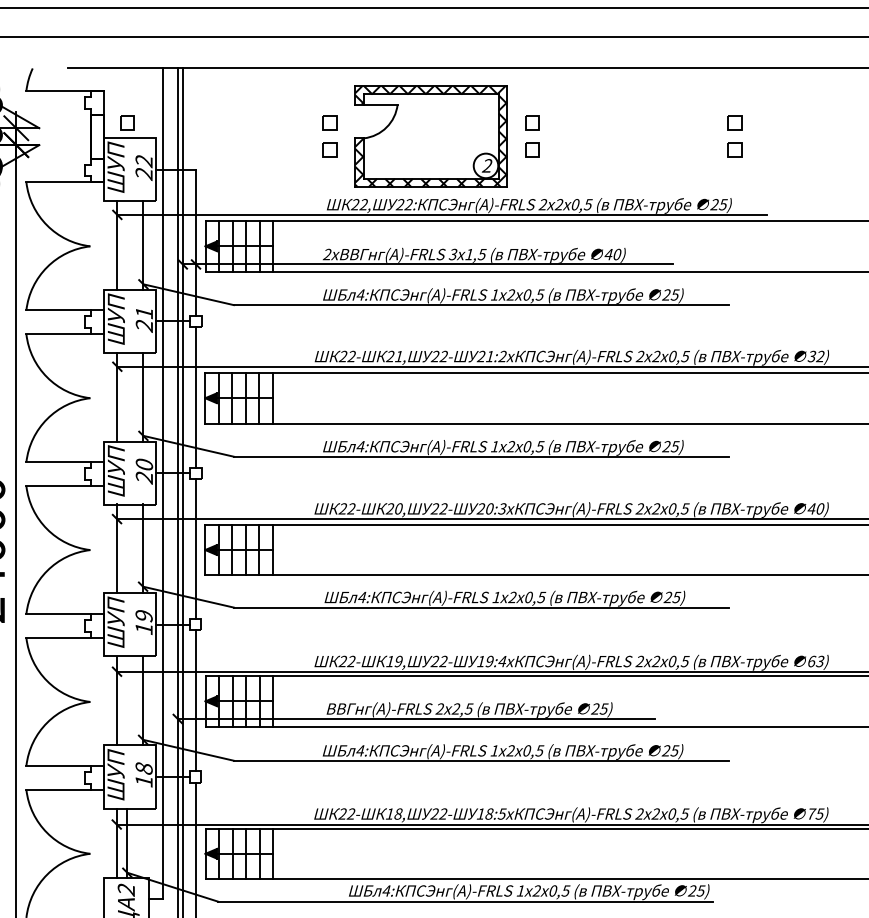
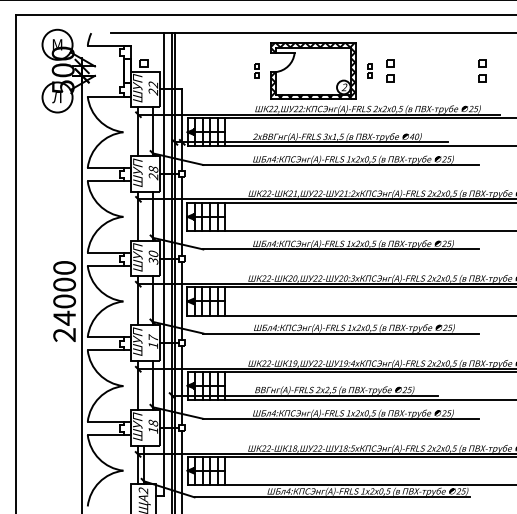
part: (329, 135) -> (256, 70), size x0.6
part: (532, 135) -> (369, 70), size x0.6
part: (569, 135) -> (390, 70), added
text: (144, 313) -> (153, 169), 21 -> 28
text: (146, 476) -> (154, 260), 20 -> 30
text: (144, 614) -> (153, 337), 19 -> 17

